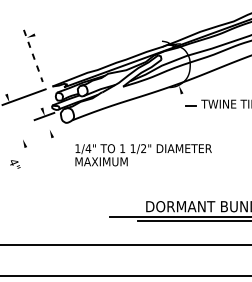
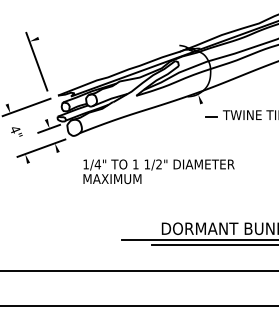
line: (33, 55) -> (36, 61), dashed -> solid
line: (37, 133) -> (41, 147), added
text: (15, 164) -> (16, 131), moved

